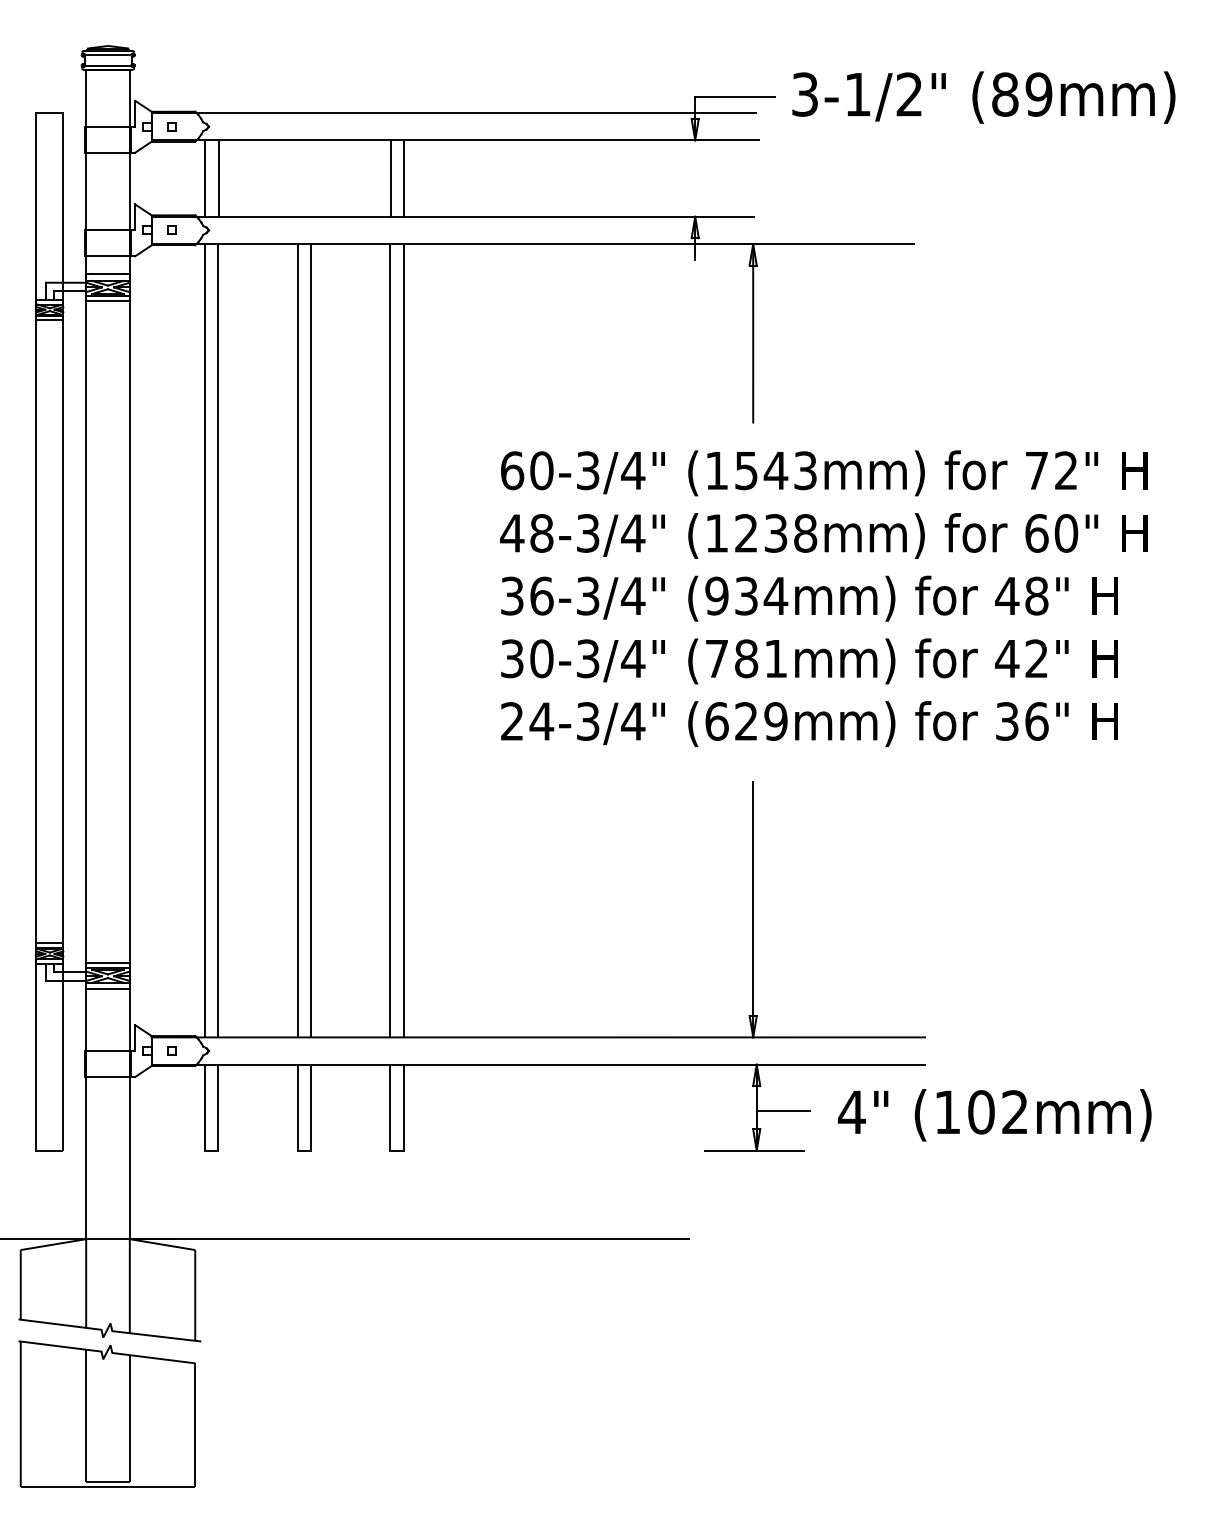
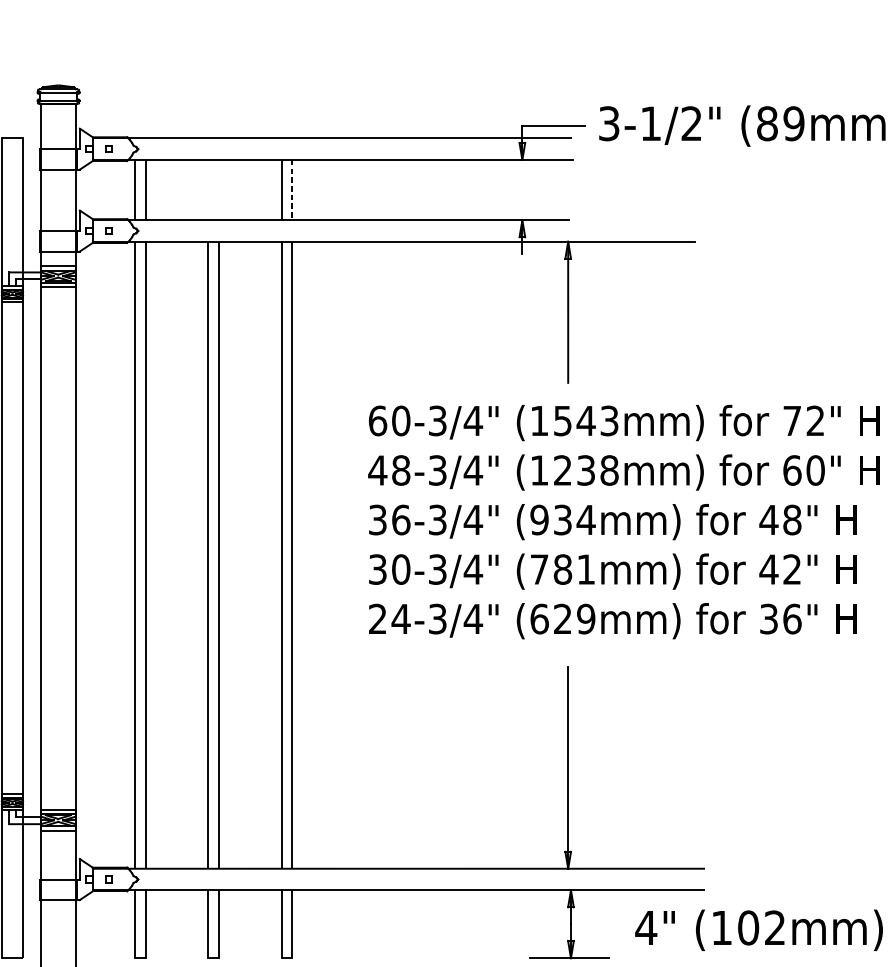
line: (404, 179) -> (292, 190), solid -> dashed
line: (782, 1110) -> (591, 926), removed

